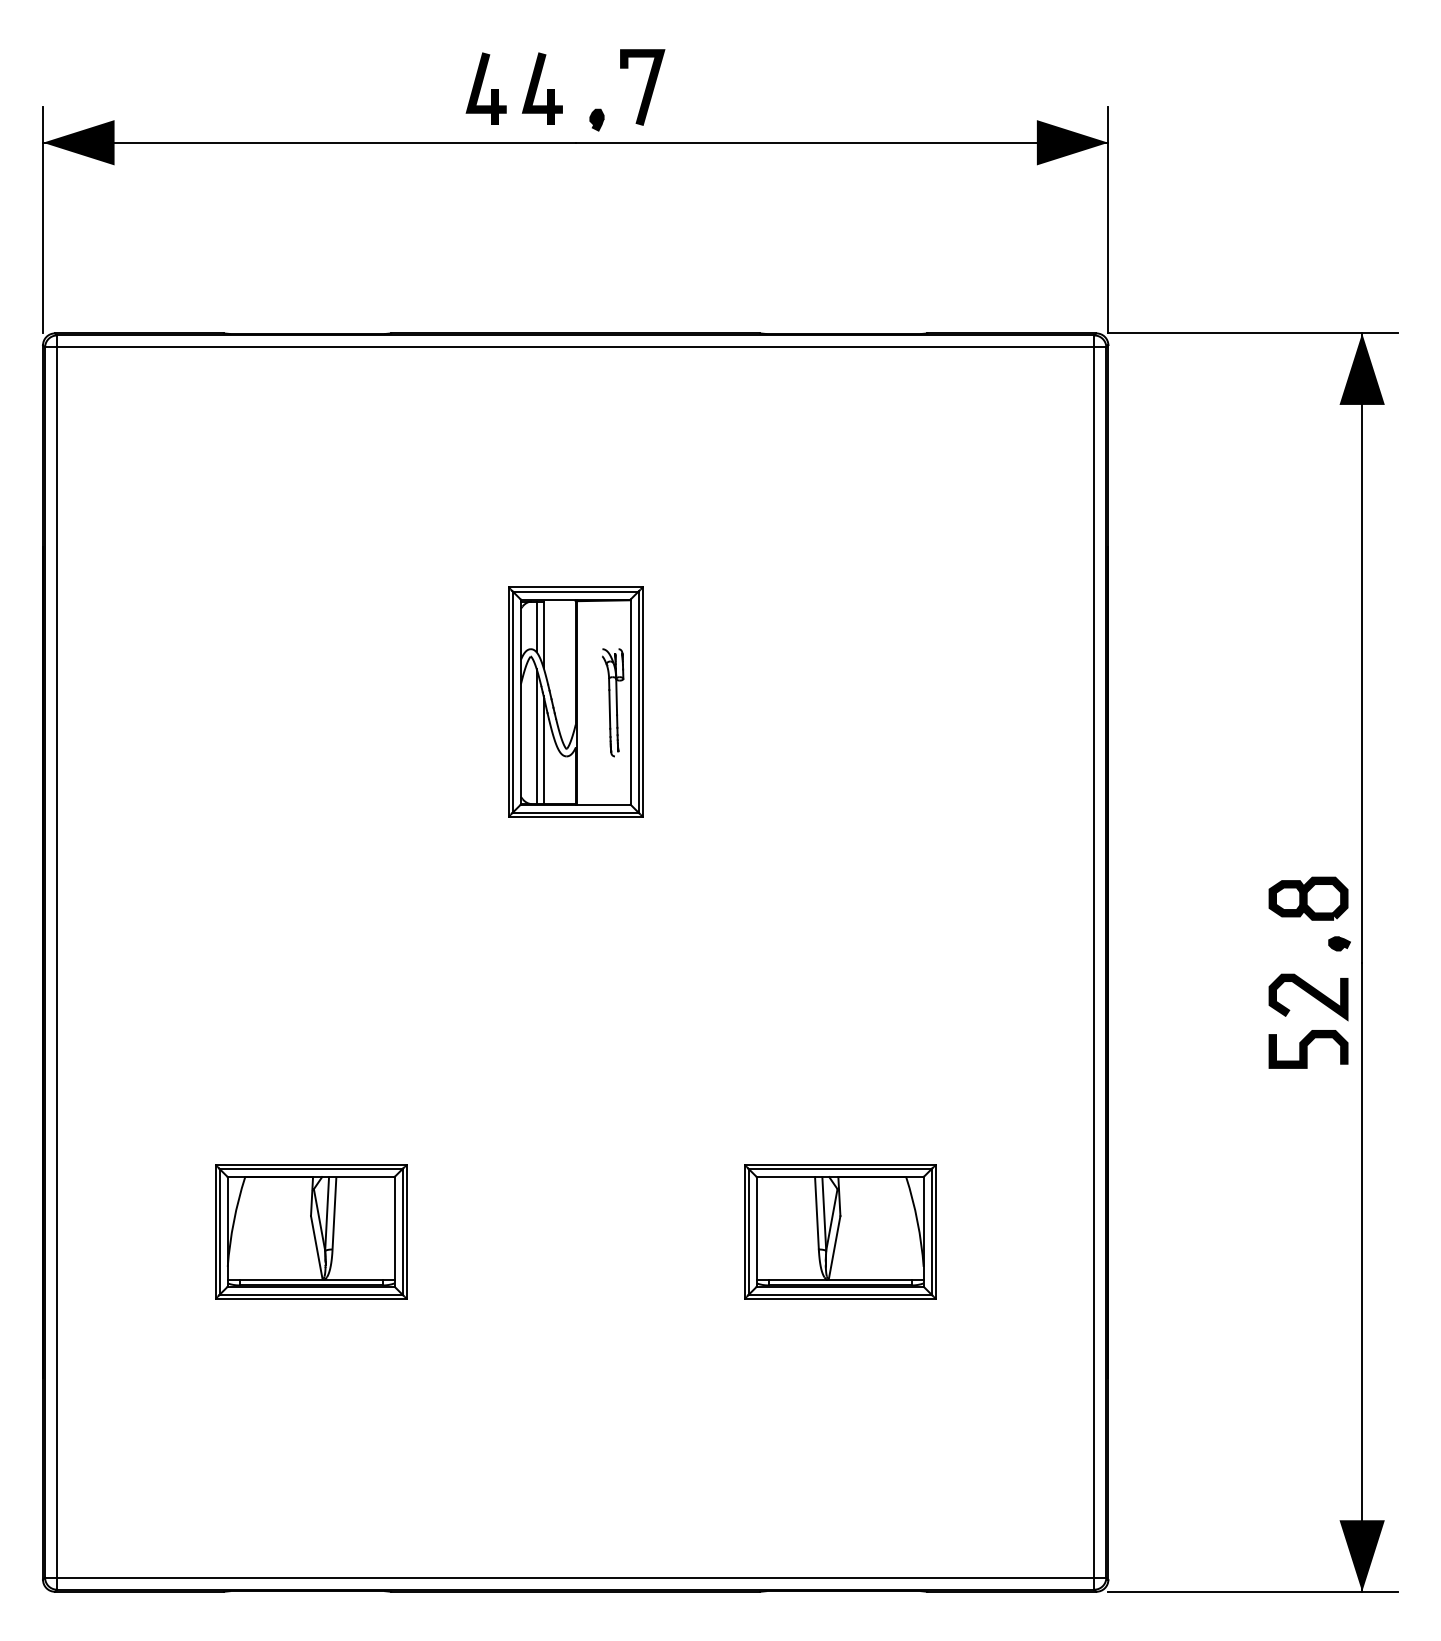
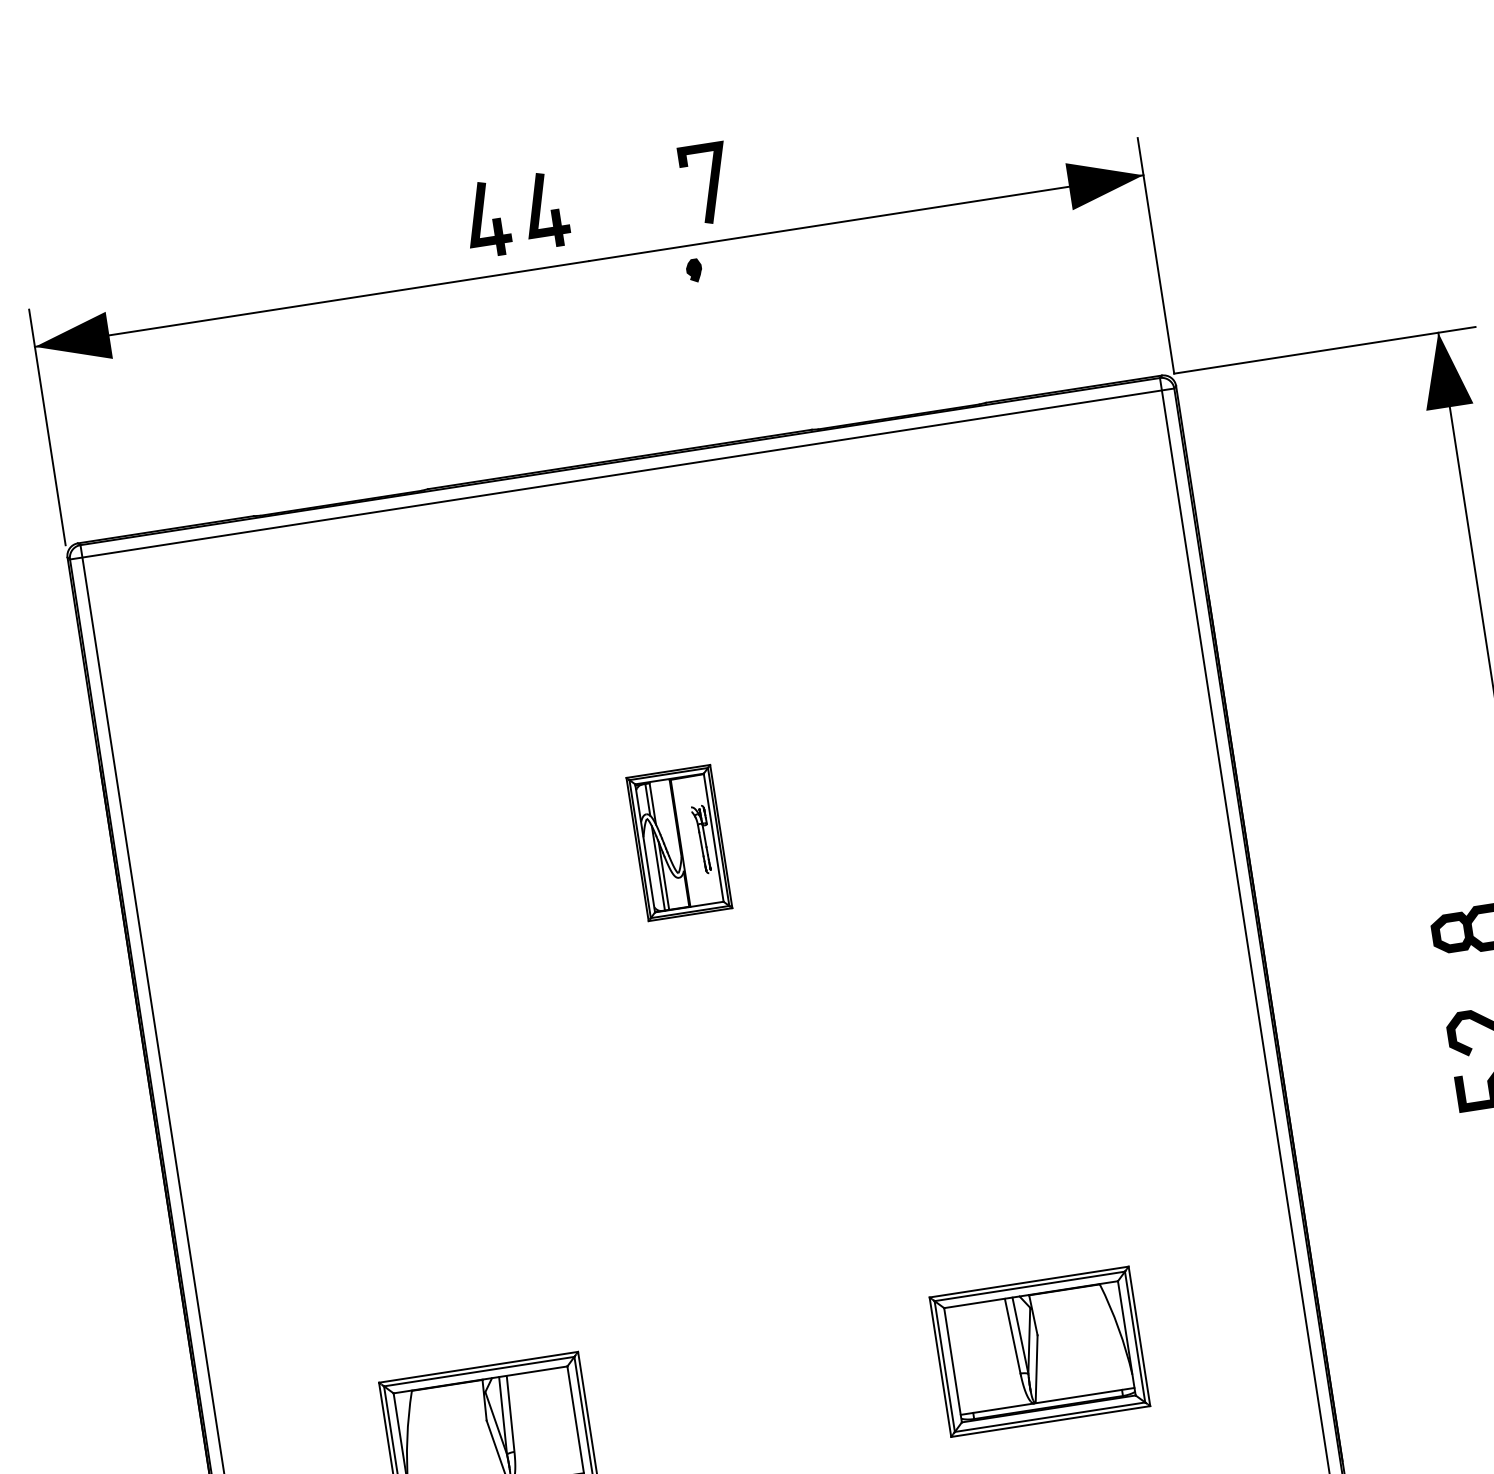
line: (645, 88) -> (709, 184), moved
part: (596, 119) -> (693, 270), moved
part: (575, 701) -> (678, 842), size x0.6

